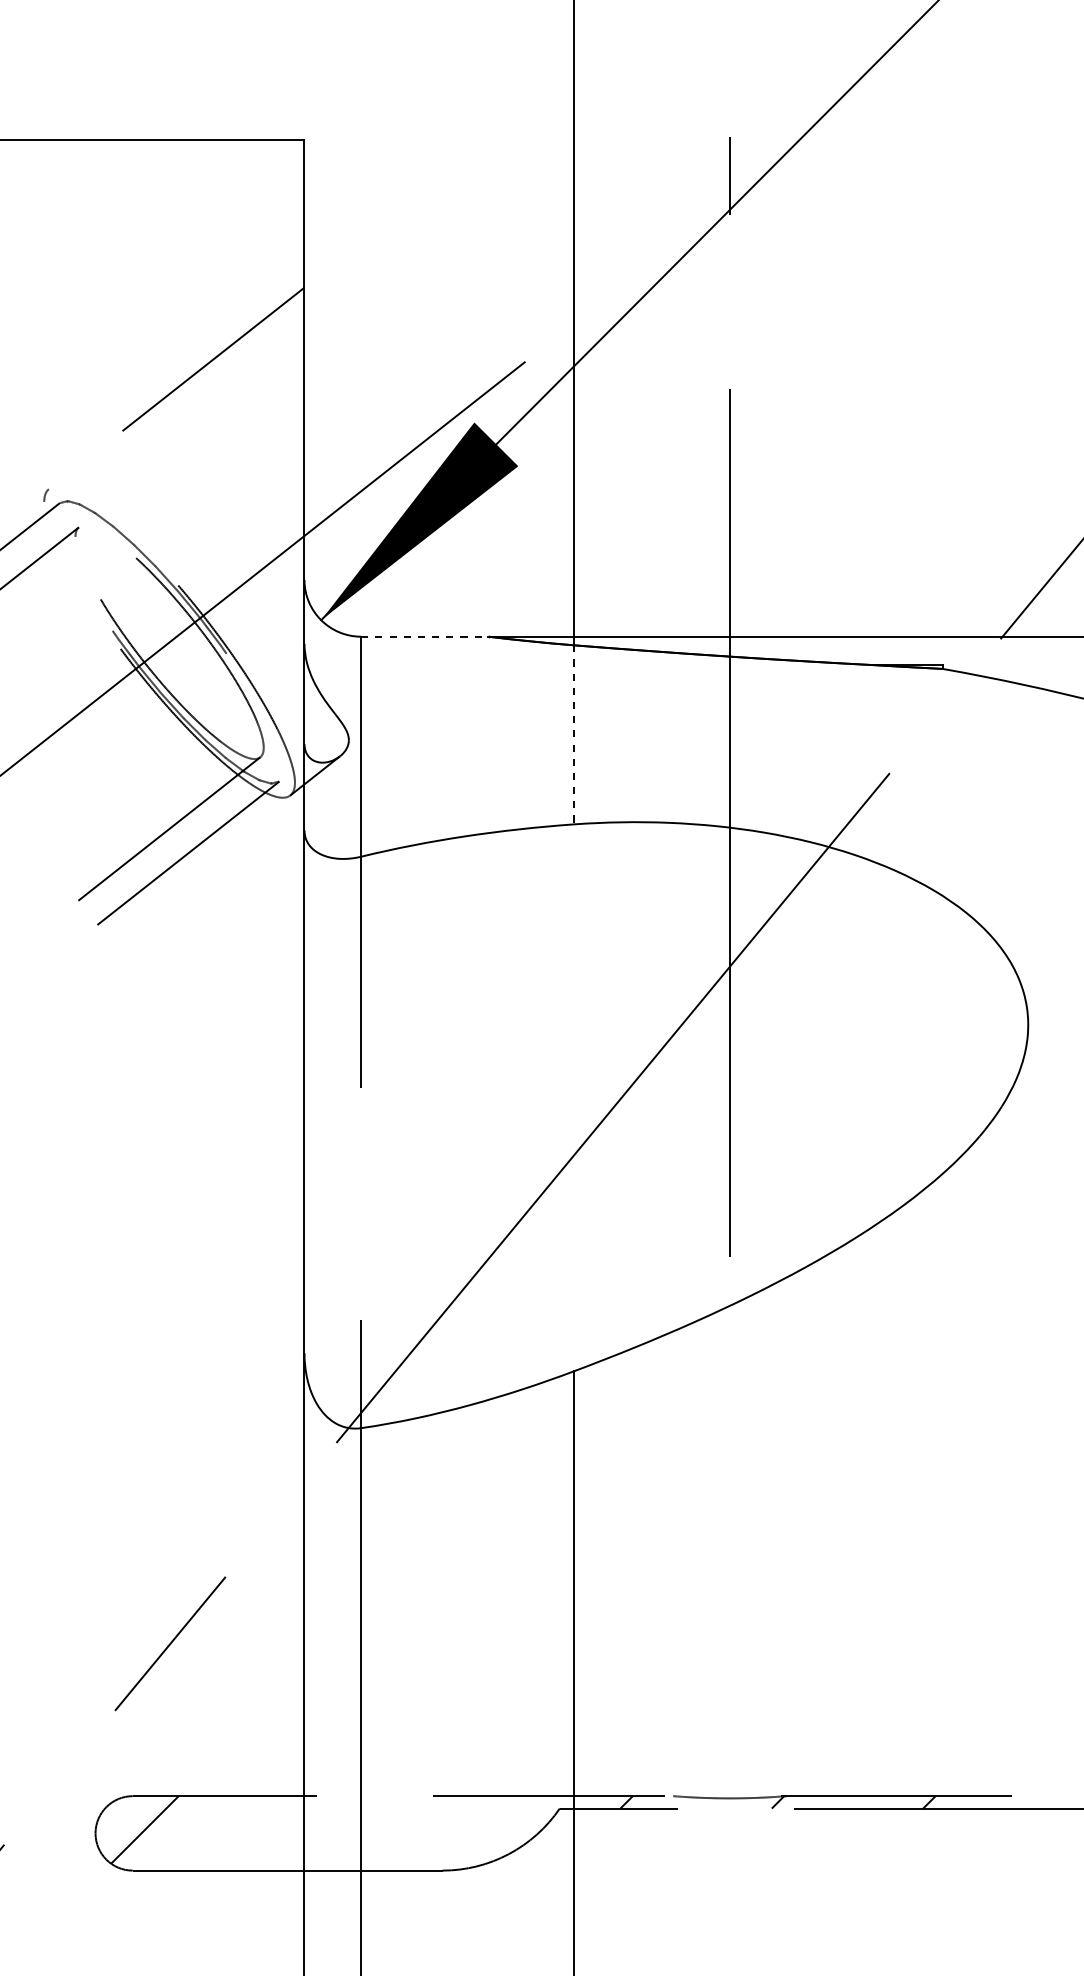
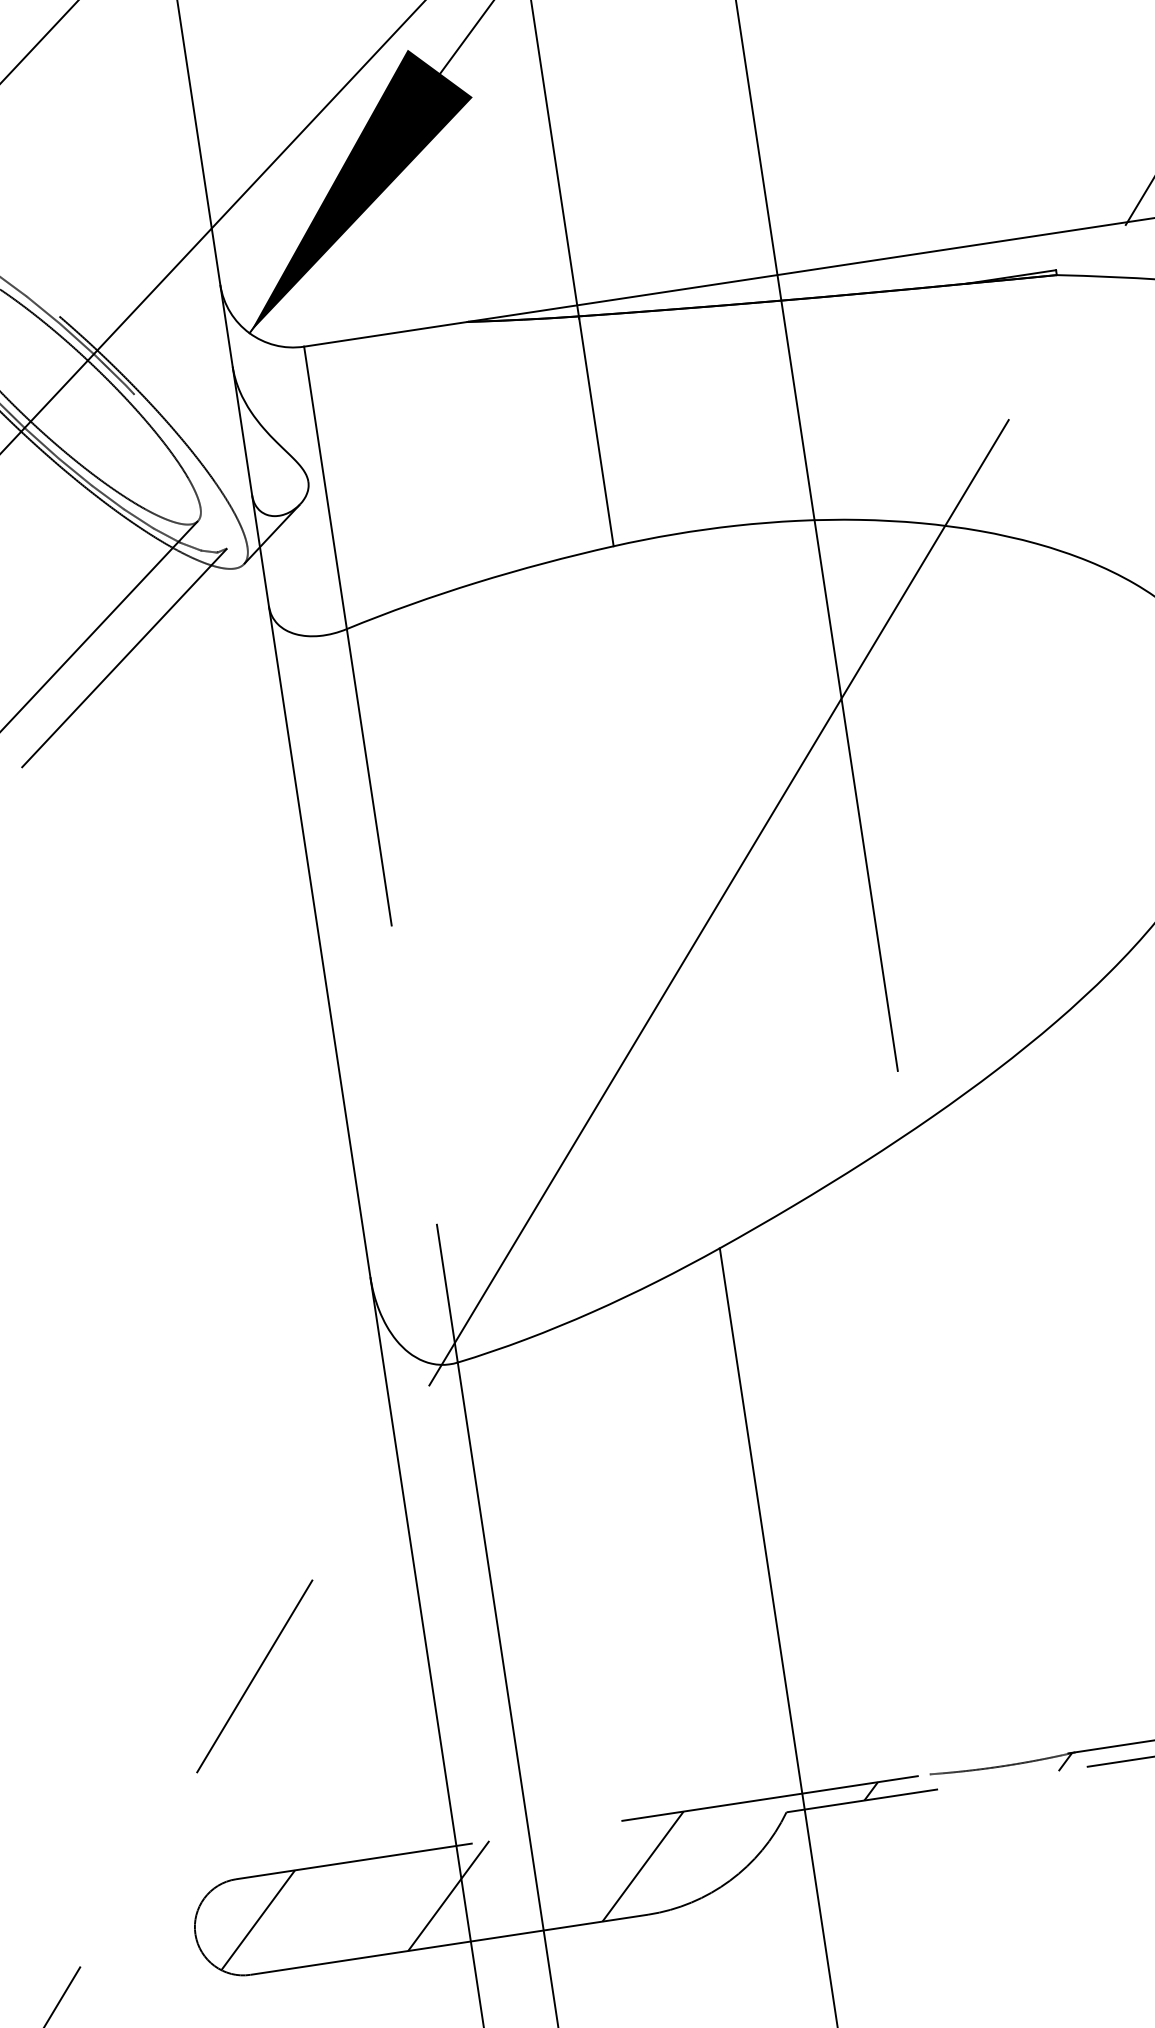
line: (425, 636) -> (386, 333), dashed -> solid
line: (573, 734) -> (595, 430), dashed -> solid
line: (292, 1833) -> (448, 1896), added
line: (444, 1833) -> (643, 1866), added

